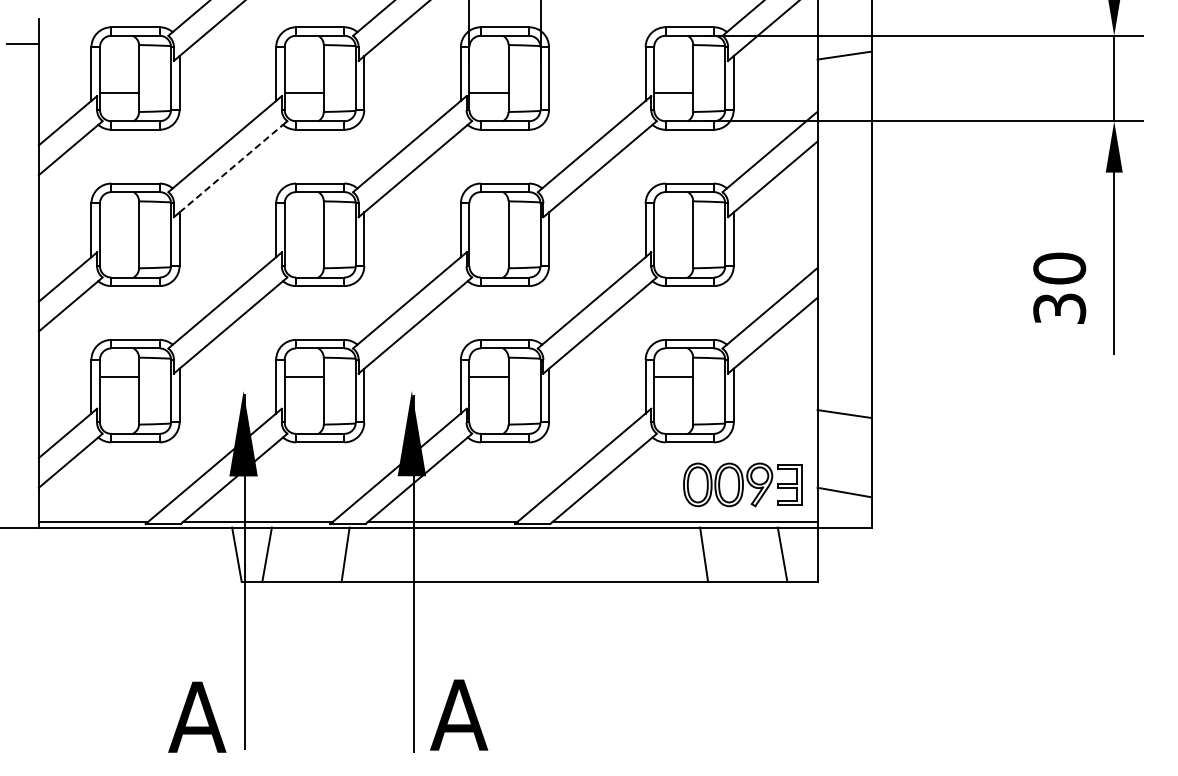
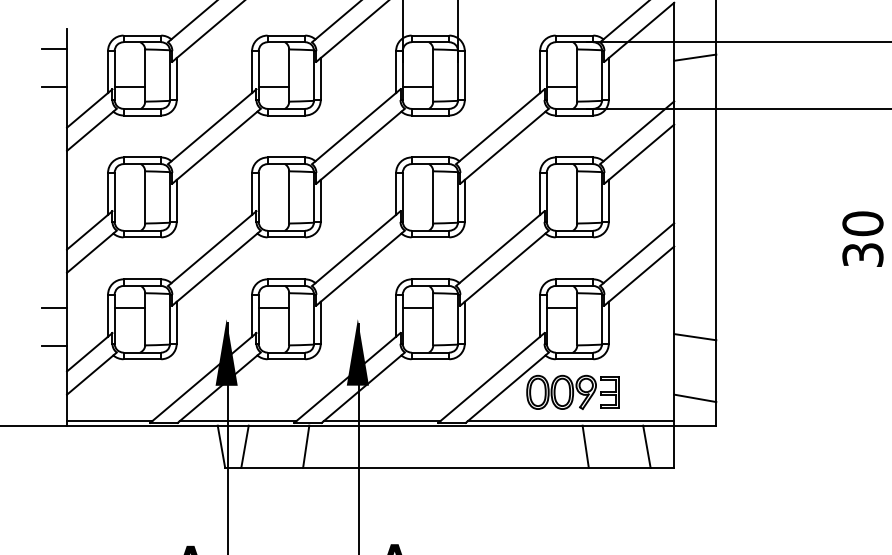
line: (22, 92) -> (54, 86), added
line: (231, 168) -> (217, 145), dashed -> solid
line: (22, 376) -> (54, 307), added
line: (22, 425) -> (54, 346), added
part: (742, 484) -> (572, 392), moved

